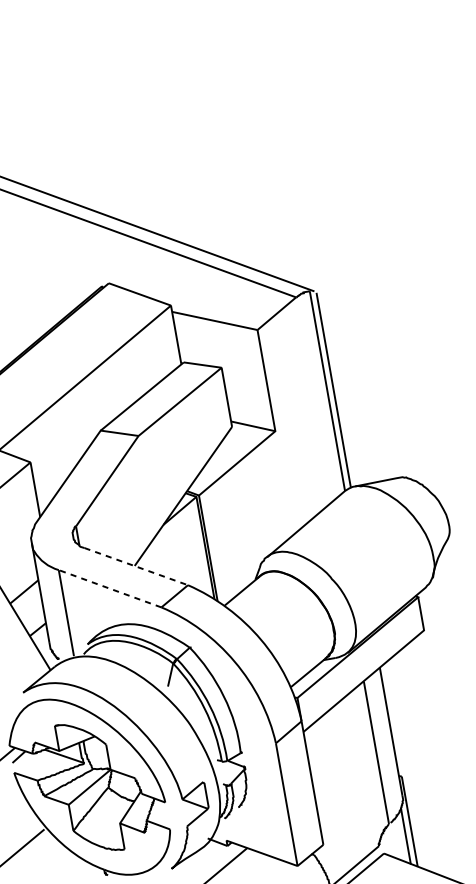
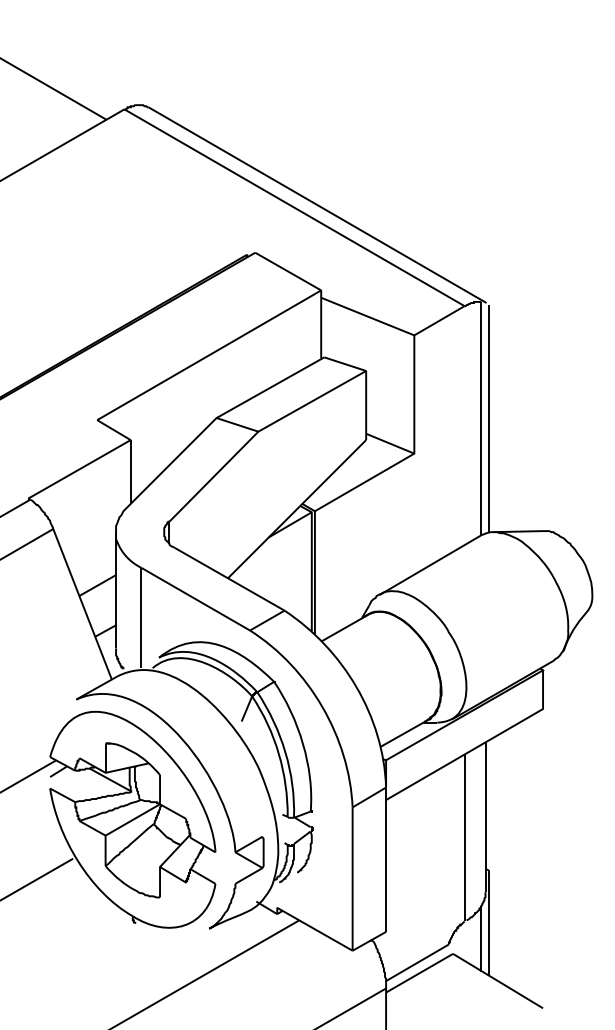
line: (137, 566) -> (230, 579), dashed -> solid
line: (110, 589) -> (195, 599), dashed -> solid

